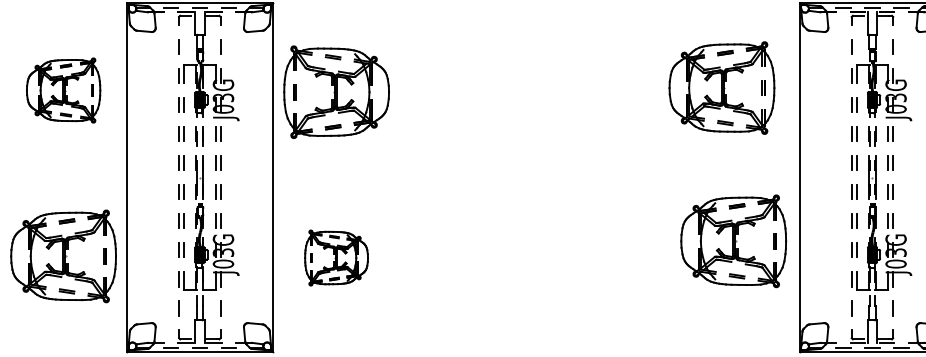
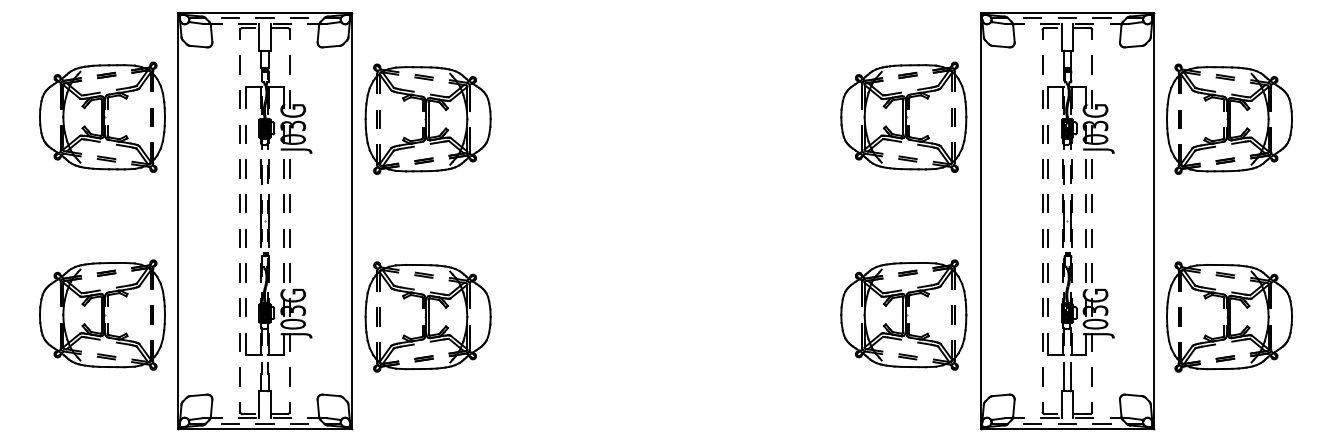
part: (721, 87) -> (903, 116), moved
part: (63, 89) -> (102, 116), size x1.43
part: (733, 240) -> (903, 314), moved
part: (336, 257) -> (427, 316), size x1.67

